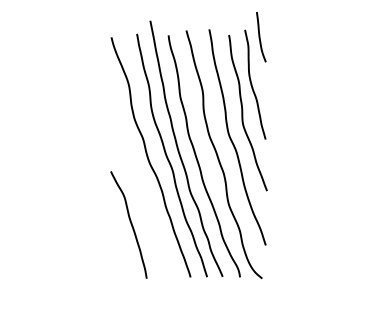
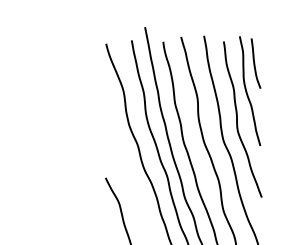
curve: (260, 37) -> (255, 63), moved

